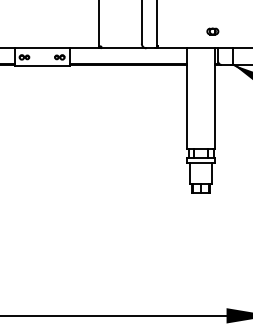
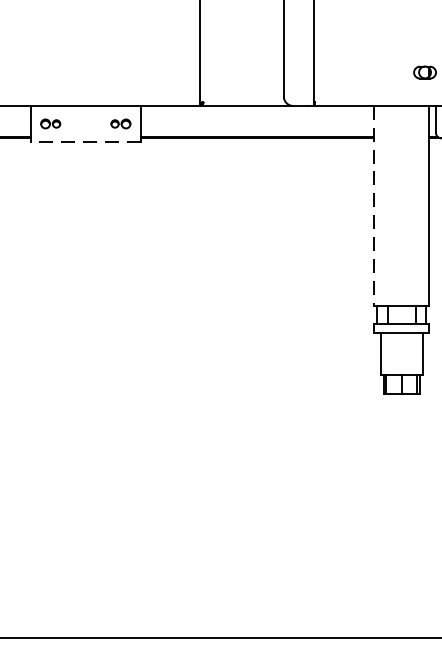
line: (42, 66) -> (86, 142), solid -> dashed
line: (187, 99) -> (374, 207), solid -> dashed

